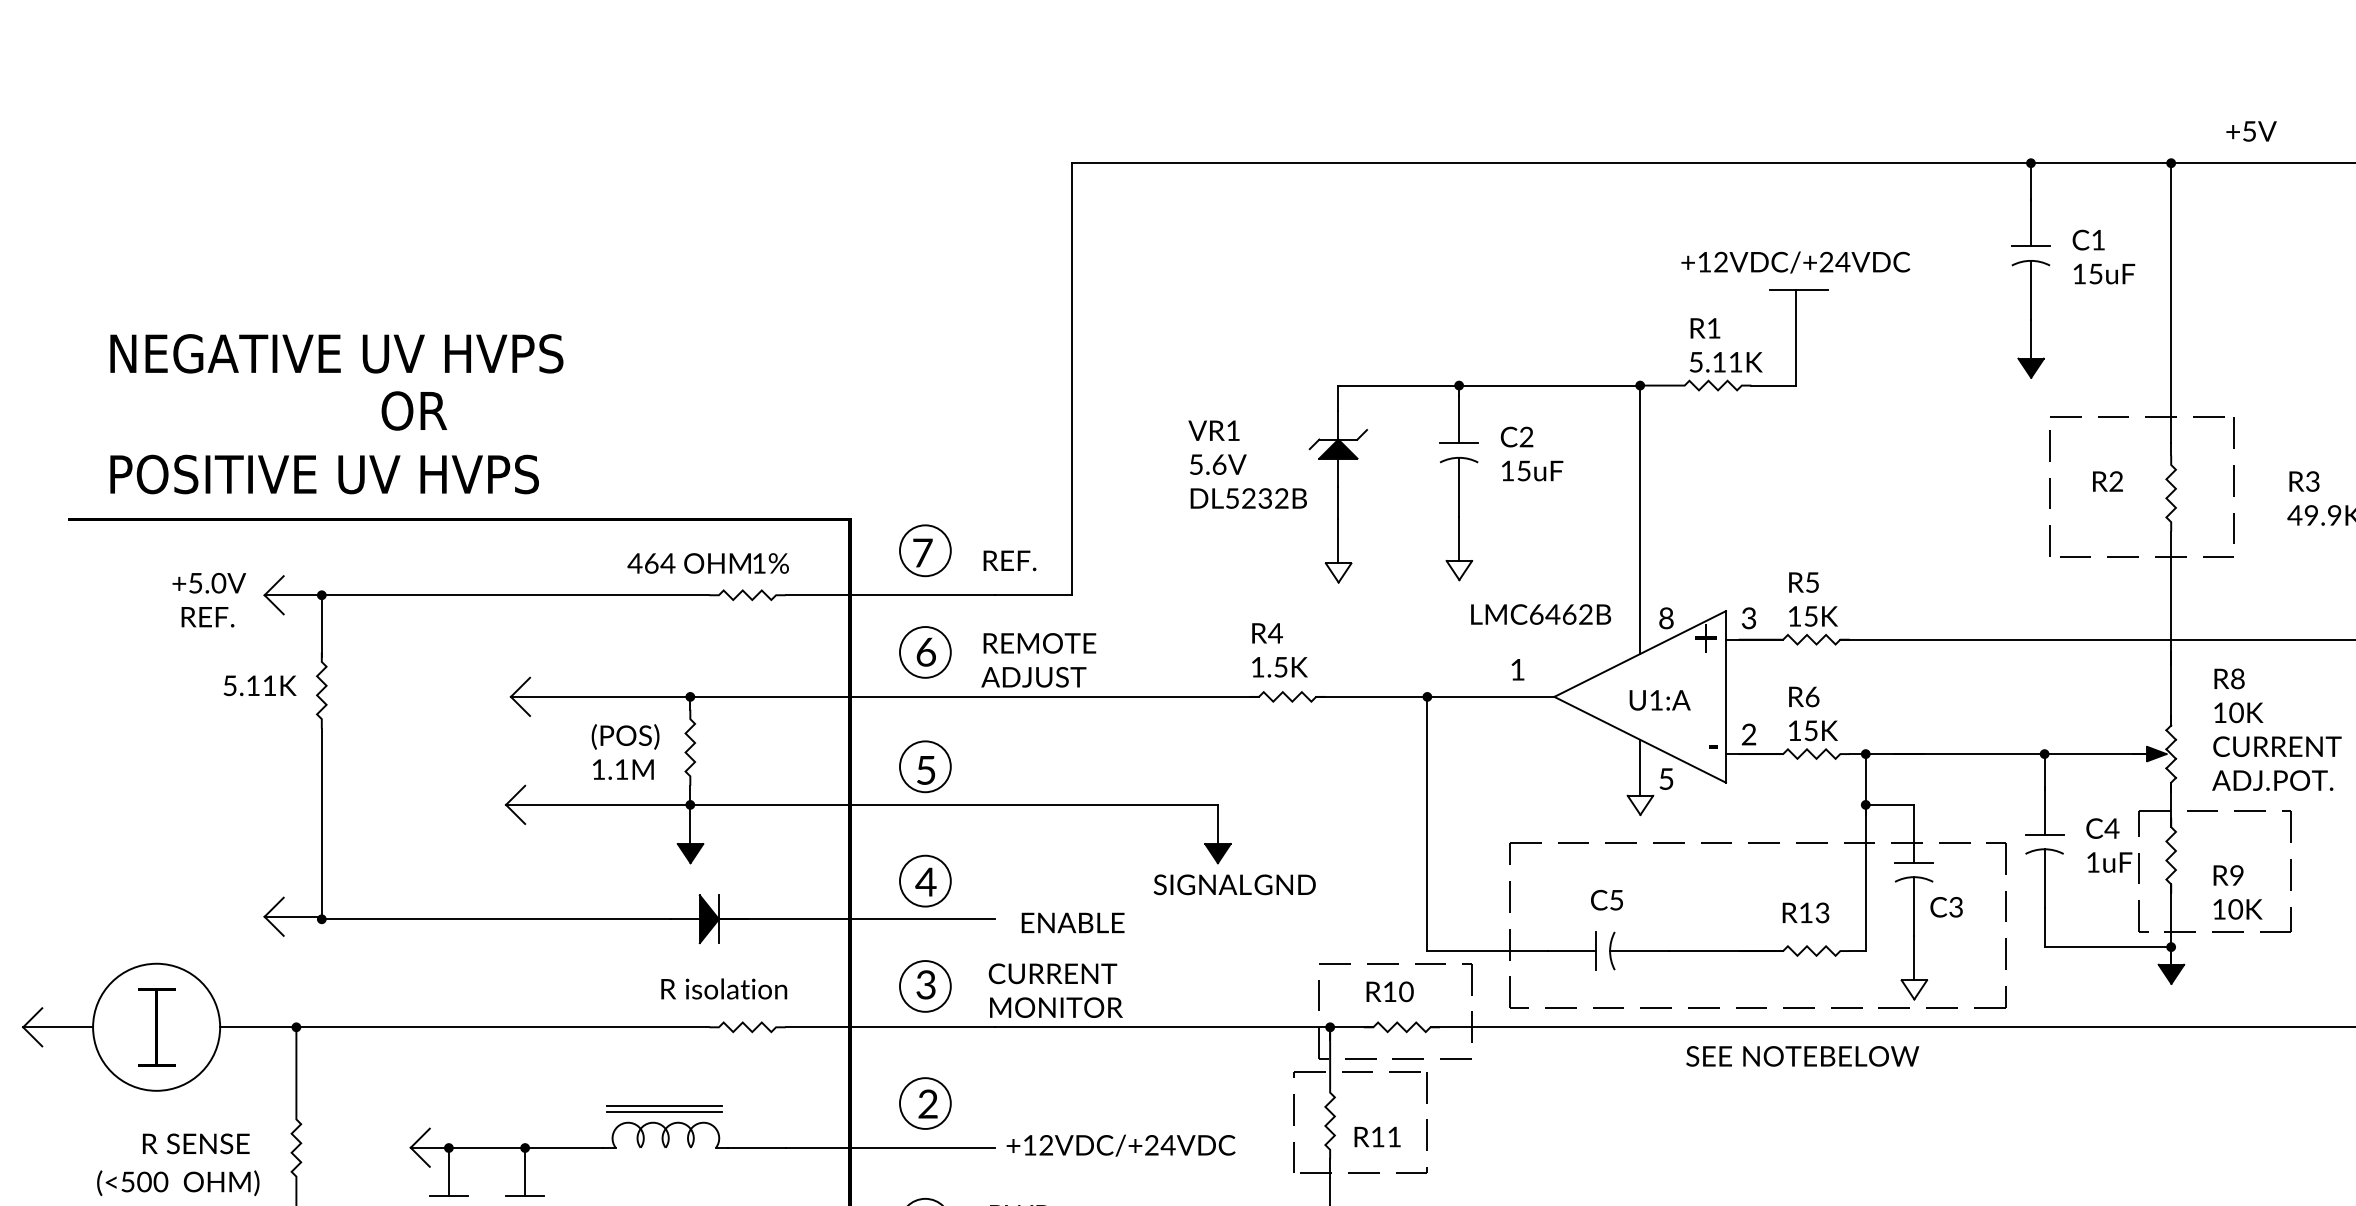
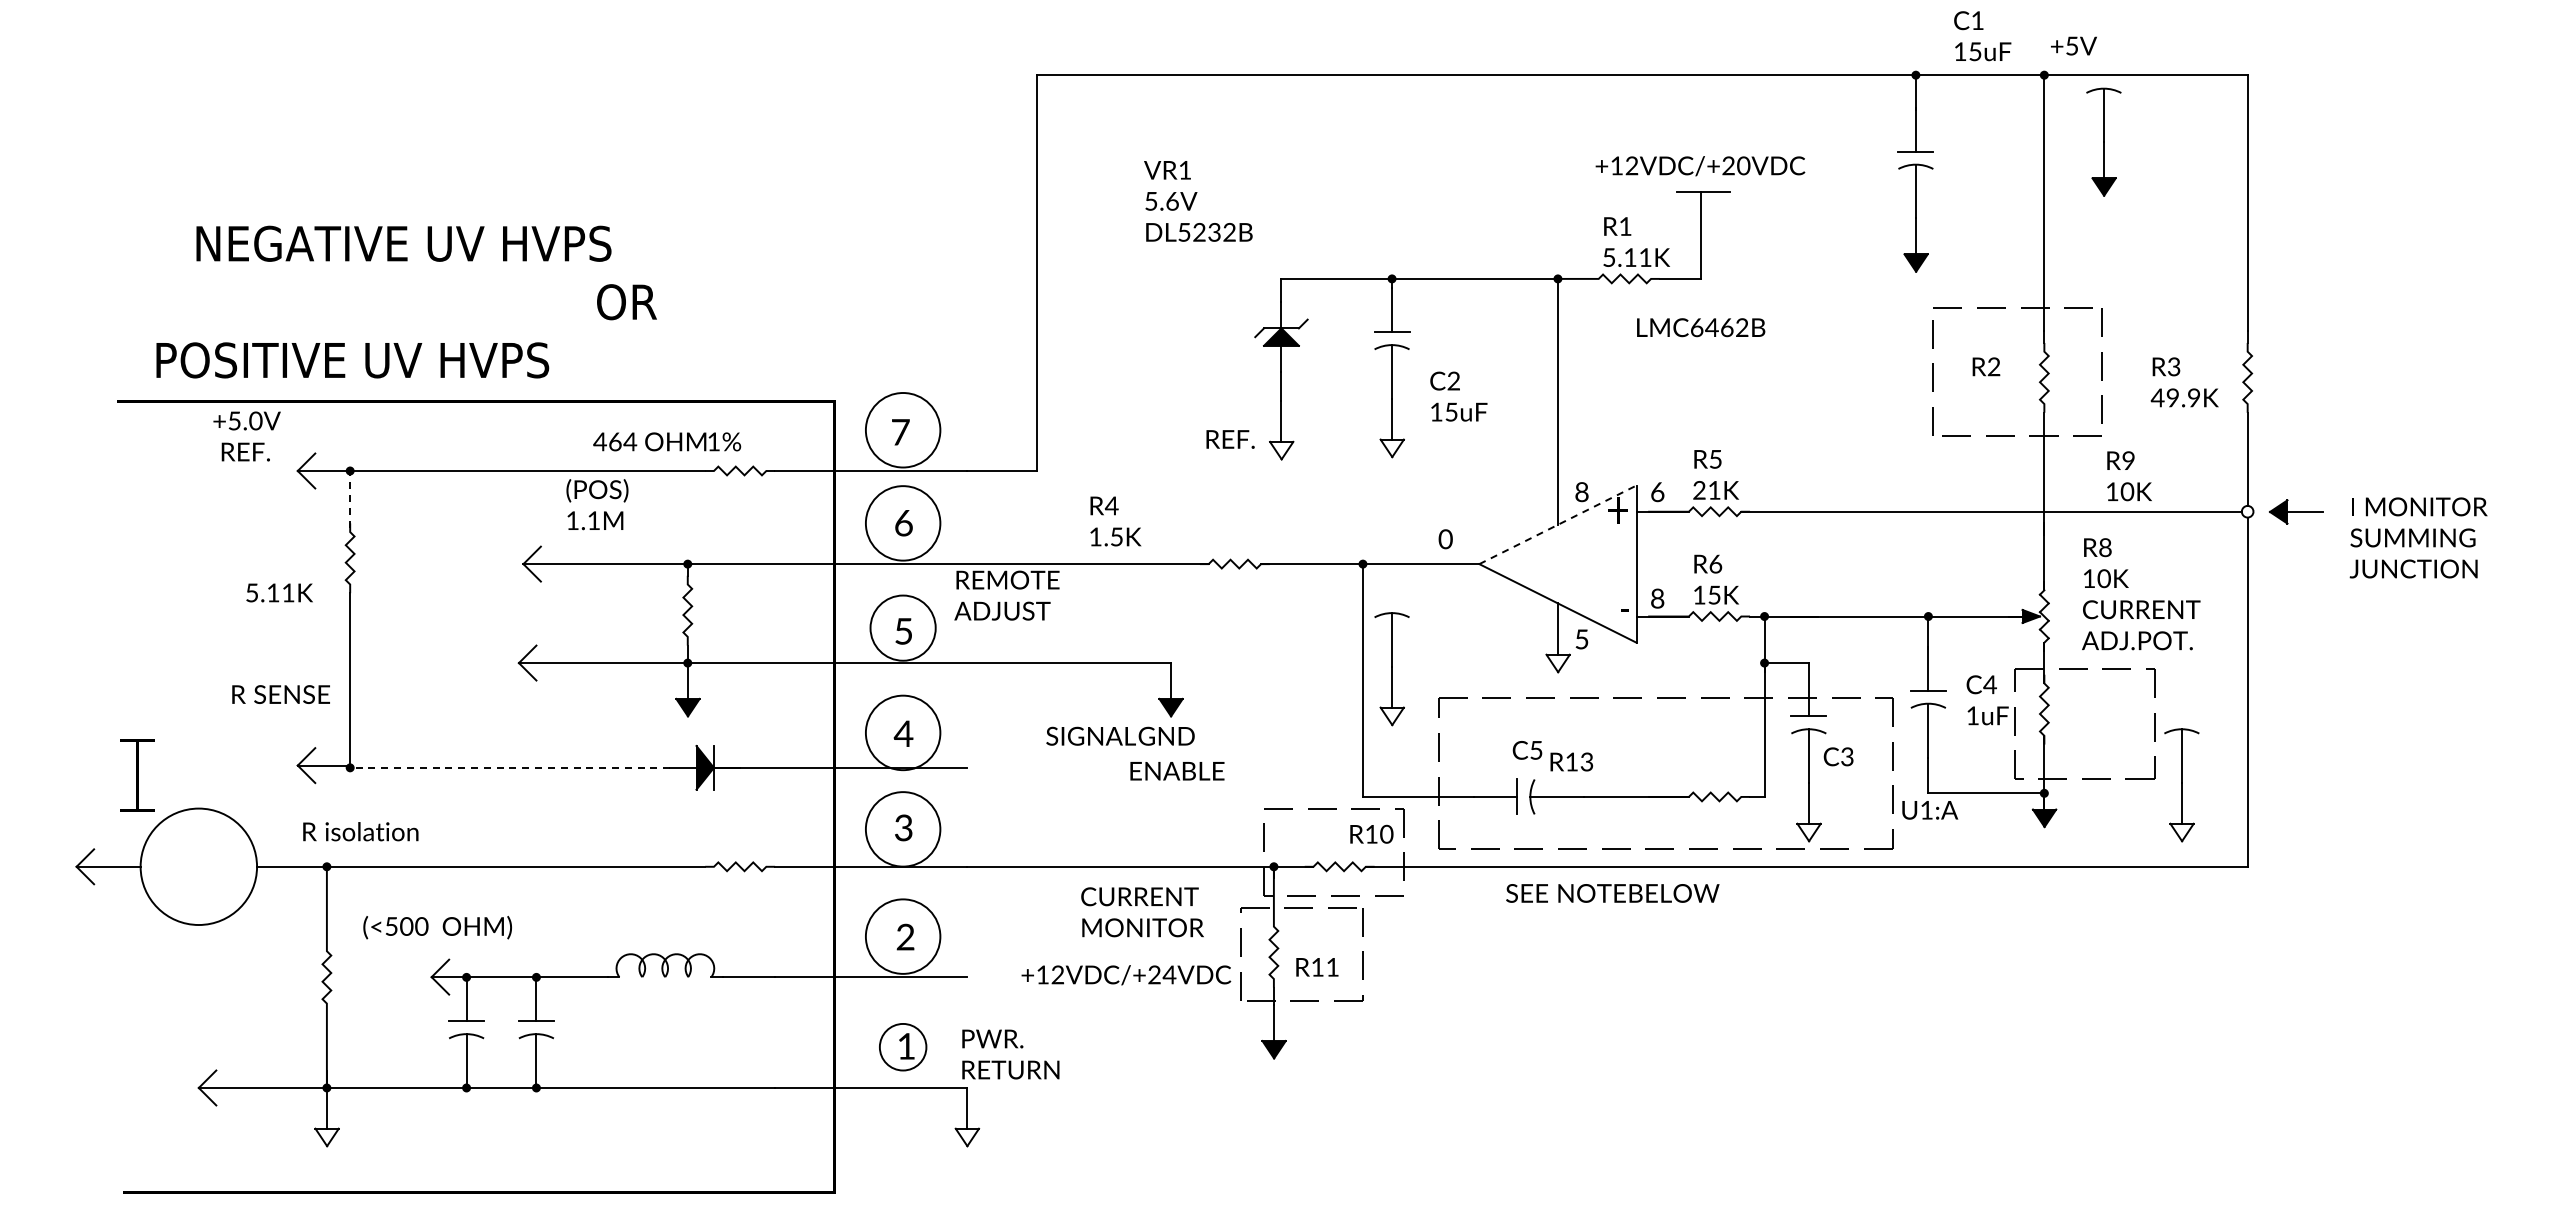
text: (2251, 130) -> (2073, 45), moved
part: (2235, 235) -> (2103, 141), added
text: (2103, 257) -> (1982, 36), moved
text: (1842, 261) -> (1743, 165), +12VDC/+24VDC -> +12VDC/+20VDC
text: (336, 353) -> (403, 243), moved
text: (413, 411) -> (626, 302), moved
text: (1531, 453) -> (1458, 396), moved
text: (1247, 464) -> (1198, 201), moved
circle: (924, 549) -> (902, 429), size x1.6
text: (1009, 560) -> (1230, 439), moved
text: (708, 563) -> (667, 441), moved
text: (208, 600) -> (246, 436), moved
text: (1541, 614) -> (1701, 327), moved
text: (1802, 616) -> (1706, 490), 15K -> 21K
text: (1748, 617) -> (1657, 491), 3 -> 6
line: (322, 625) -> (350, 498), solid -> dashed
text: (1279, 650) -> (1115, 521), moved
circle: (924, 652) -> (902, 523), size x1.6
line: (1639, 653) -> (1557, 524), solid -> dashed
text: (1038, 660) -> (1006, 595), moved
text: (1517, 670) -> (1445, 539), 1 -> 0
text: (259, 685) -> (279, 592), moved
text: (1660, 700) -> (1930, 810), moved
text: (1748, 735) -> (1657, 599), 2 -> 8
text: (625, 751) -> (597, 504), moved
circle: (924, 766) -> (902, 627), size x1.4
part: (1458, 811) -> (1391, 669), added
circle: (924, 880) -> (902, 732), size x1.6
text: (1234, 883) -> (1120, 735), moved
text: (2237, 892) -> (2129, 476), moved
text: (1805, 912) -> (1571, 761), moved
line: (495, 918) -> (509, 767), solid -> dashed
text: (1073, 923) -> (1177, 771), moved
part: (2320, 938) -> (2181, 785), added
circle: (924, 986) -> (902, 829), size x1.6
text: (723, 988) -> (360, 831), moved
text: (1055, 990) -> (1142, 912), moved
text: (1389, 990) -> (1371, 833), moved
part: (156, 1026) -> (137, 775), moved
text: (1802, 1056) -> (1612, 893), moved
circle: (924, 1103) -> (902, 936), size x1.6
line: (663, 1105) -> (663, 938), removed
line: (663, 1112) -> (663, 944), removed
text: (195, 1143) -> (280, 694), moved
text: (1121, 1145) -> (1126, 975), moved
text: (178, 1183) -> (437, 927), moved

